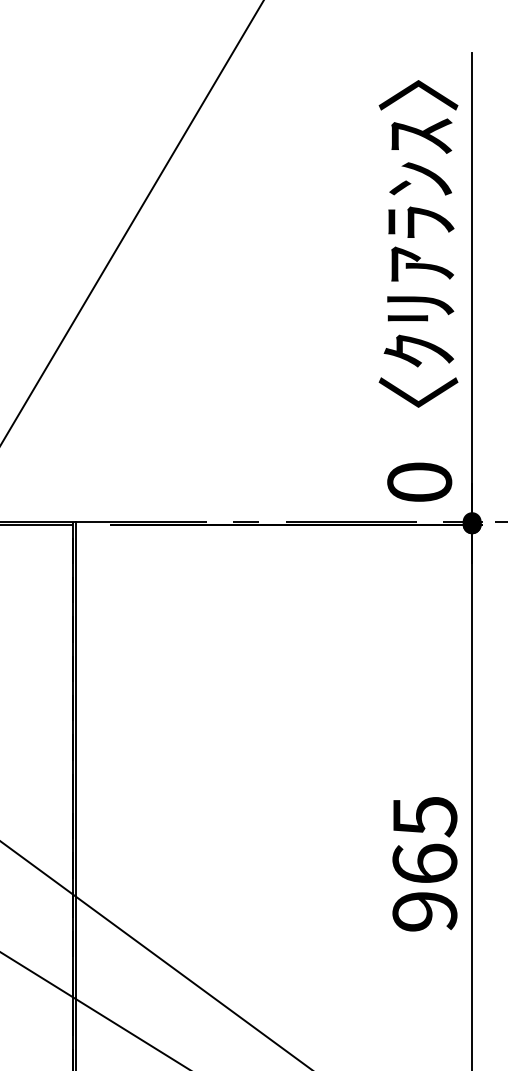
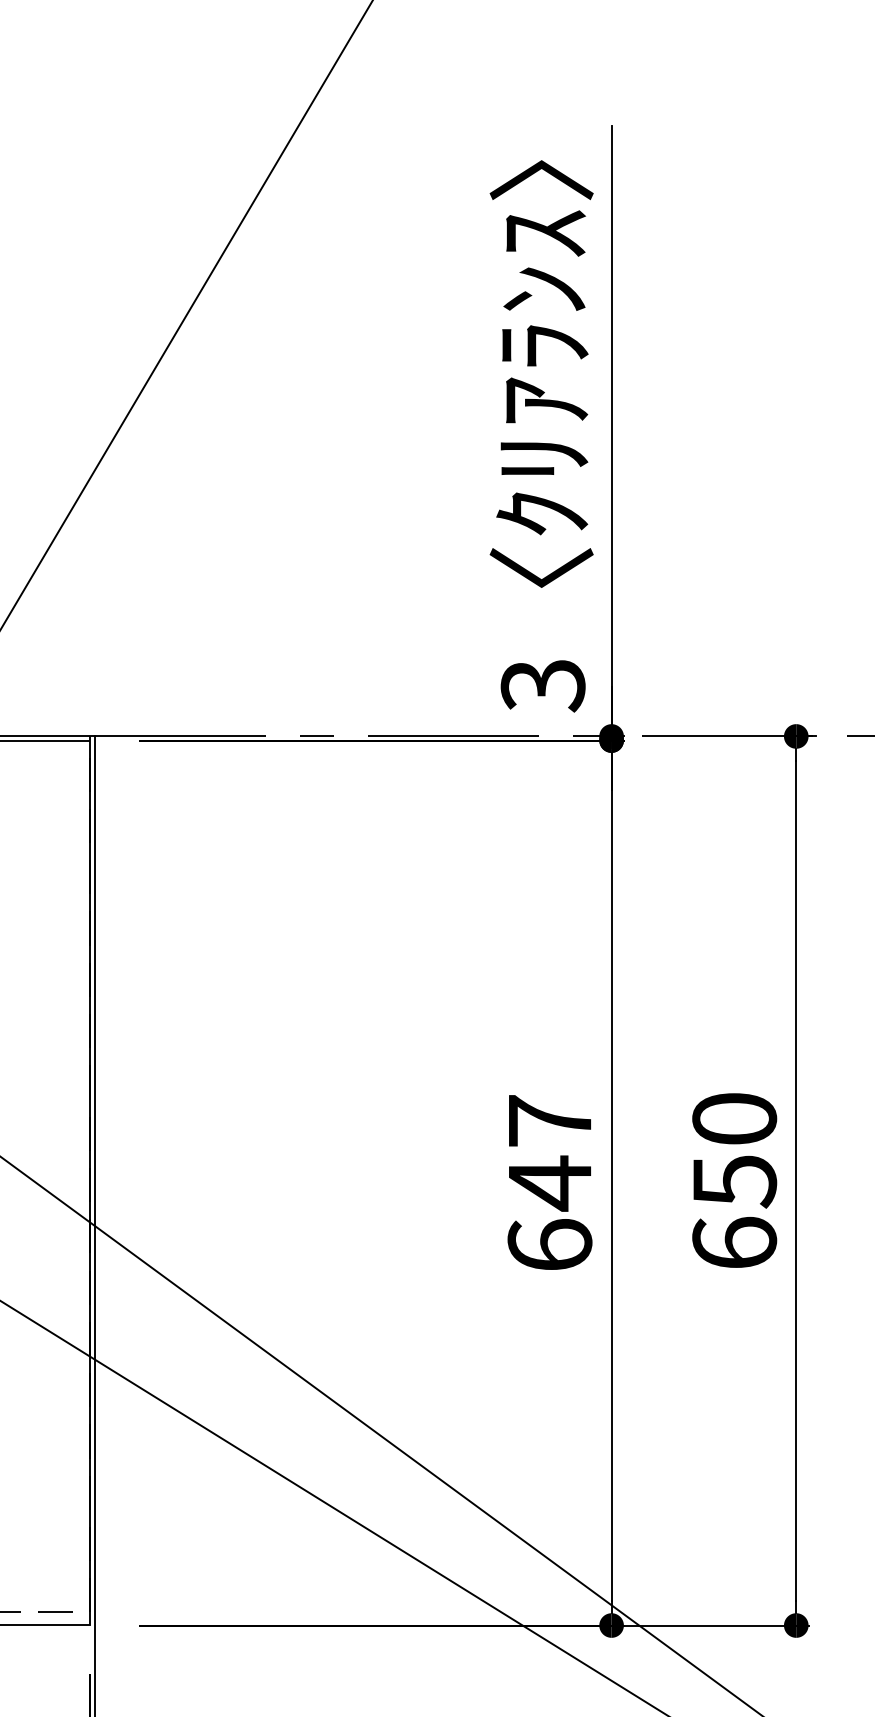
text: (419, 482) -> (542, 685), 0 -> 3
text: (424, 864) -> (549, 1183), 965 -> 647

